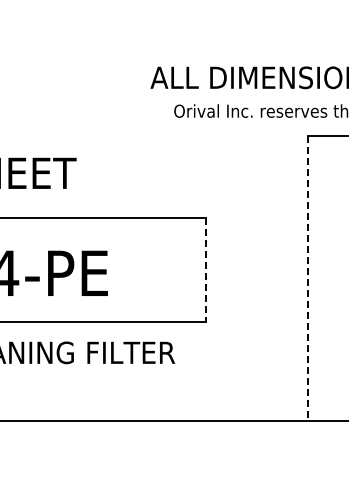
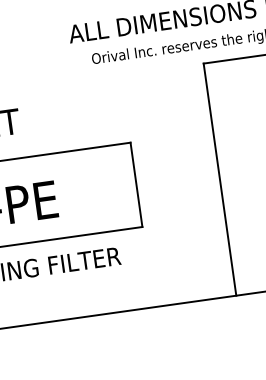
line: (206, 270) -> (136, 185), dashed -> solid
line: (307, 278) -> (219, 180), dashed -> solid

